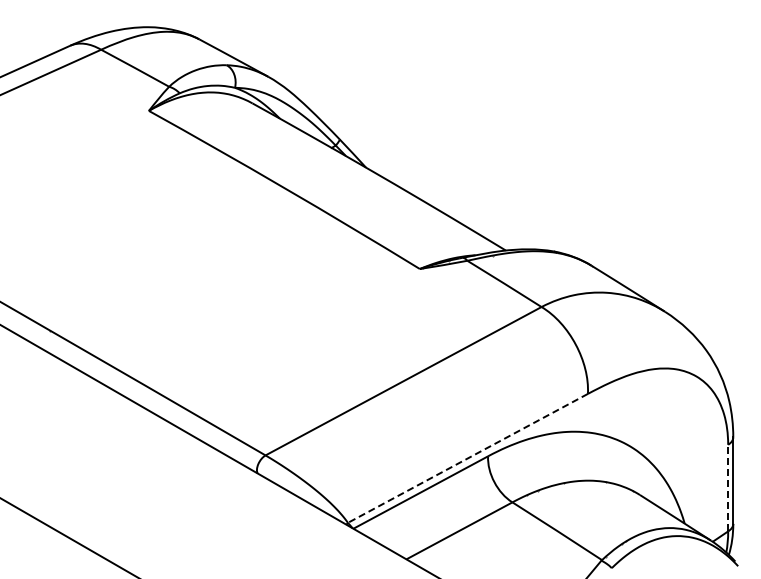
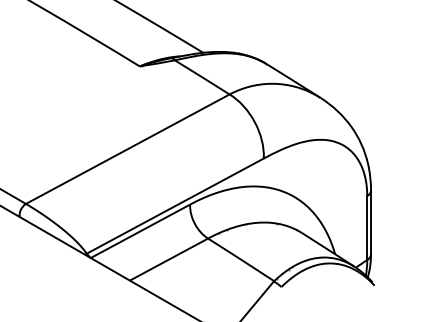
line: (467, 458) -> (174, 206), dashed -> solid
line: (728, 487) -> (367, 227), dashed -> solid

